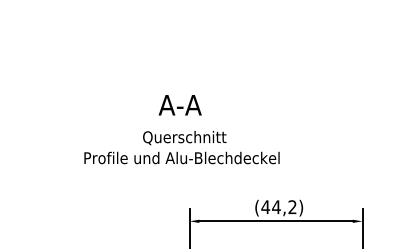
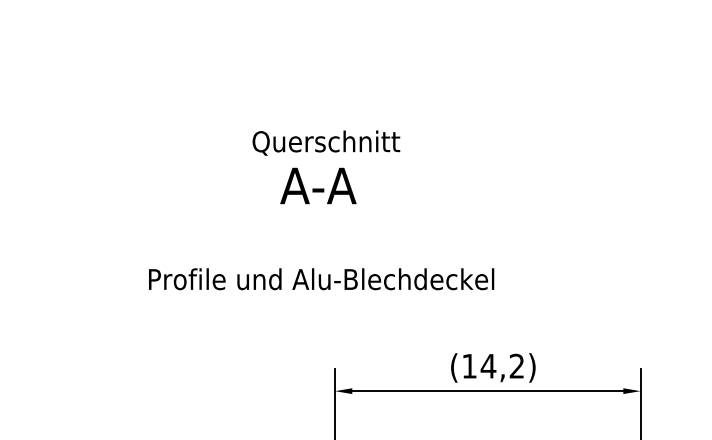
text: (184, 137) -> (325, 142), moved
text: (265, 206) -> (469, 364), (44,2) -> (14,2)

